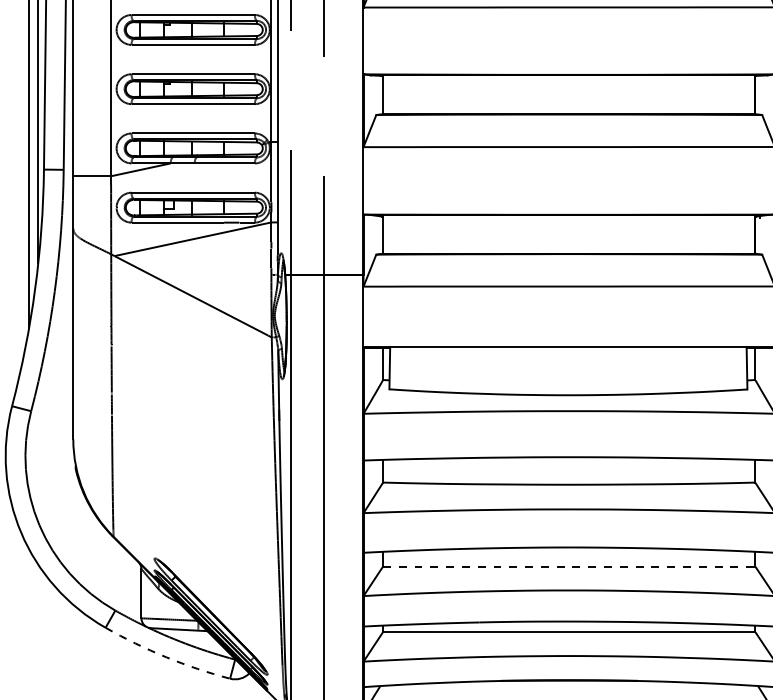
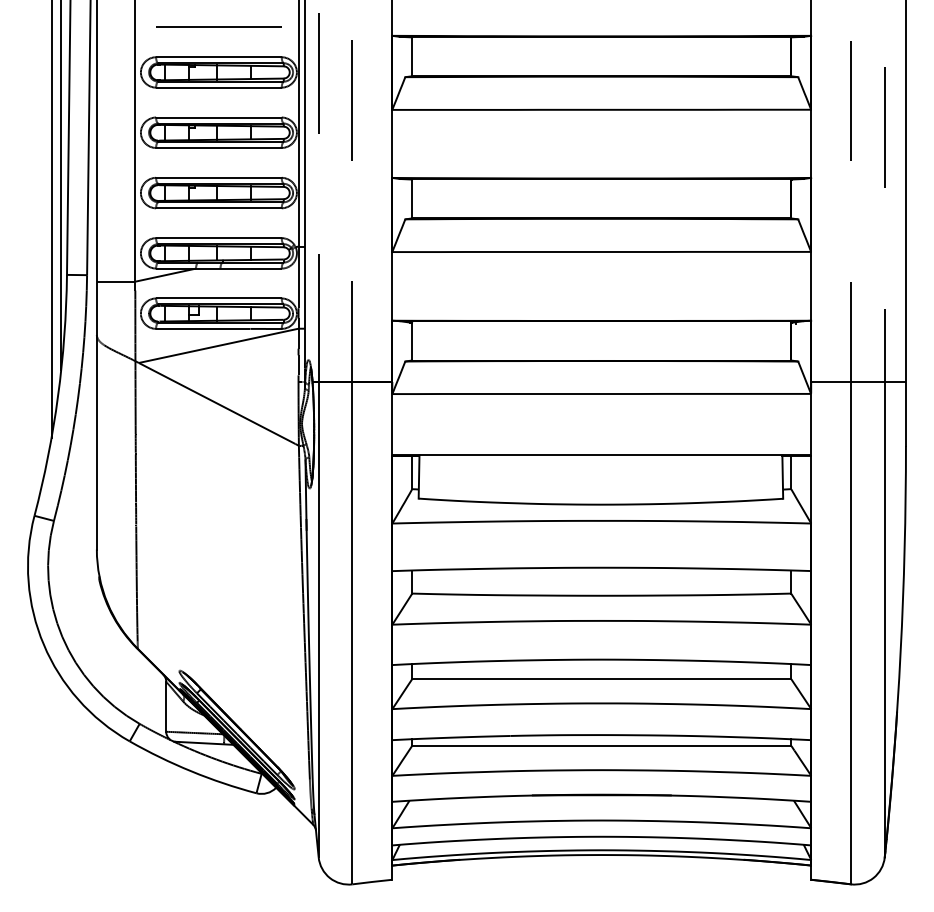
line: (568, 566) -> (601, 679), dashed -> solid
arc: (166, 657) -> (191, 771), dashed -> solid

